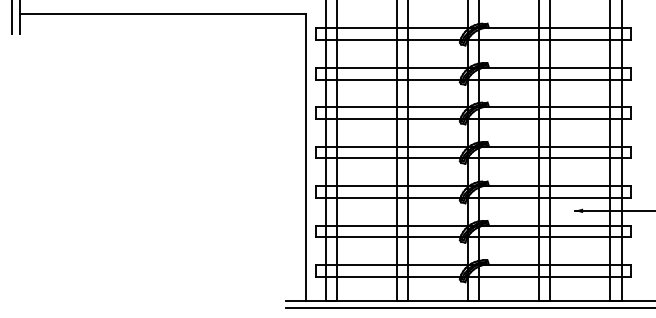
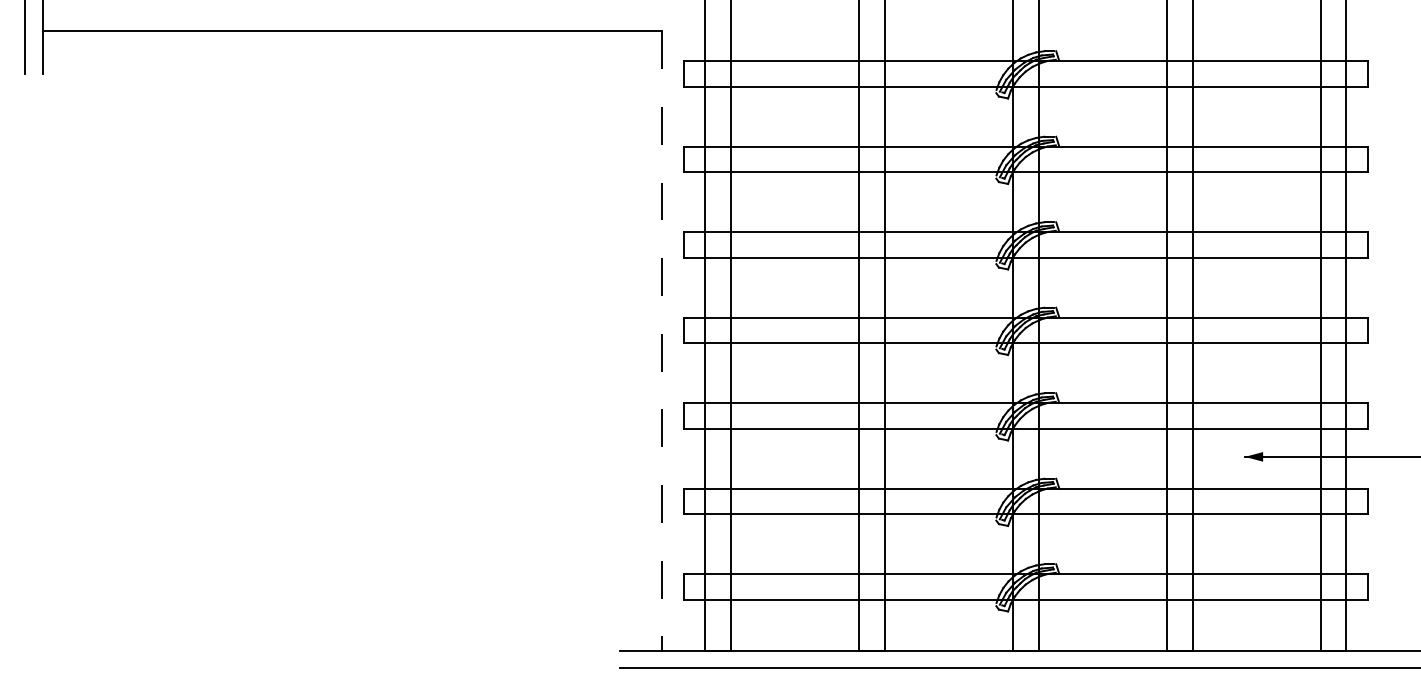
line: (305, 158) -> (661, 343), solid -> dashed

